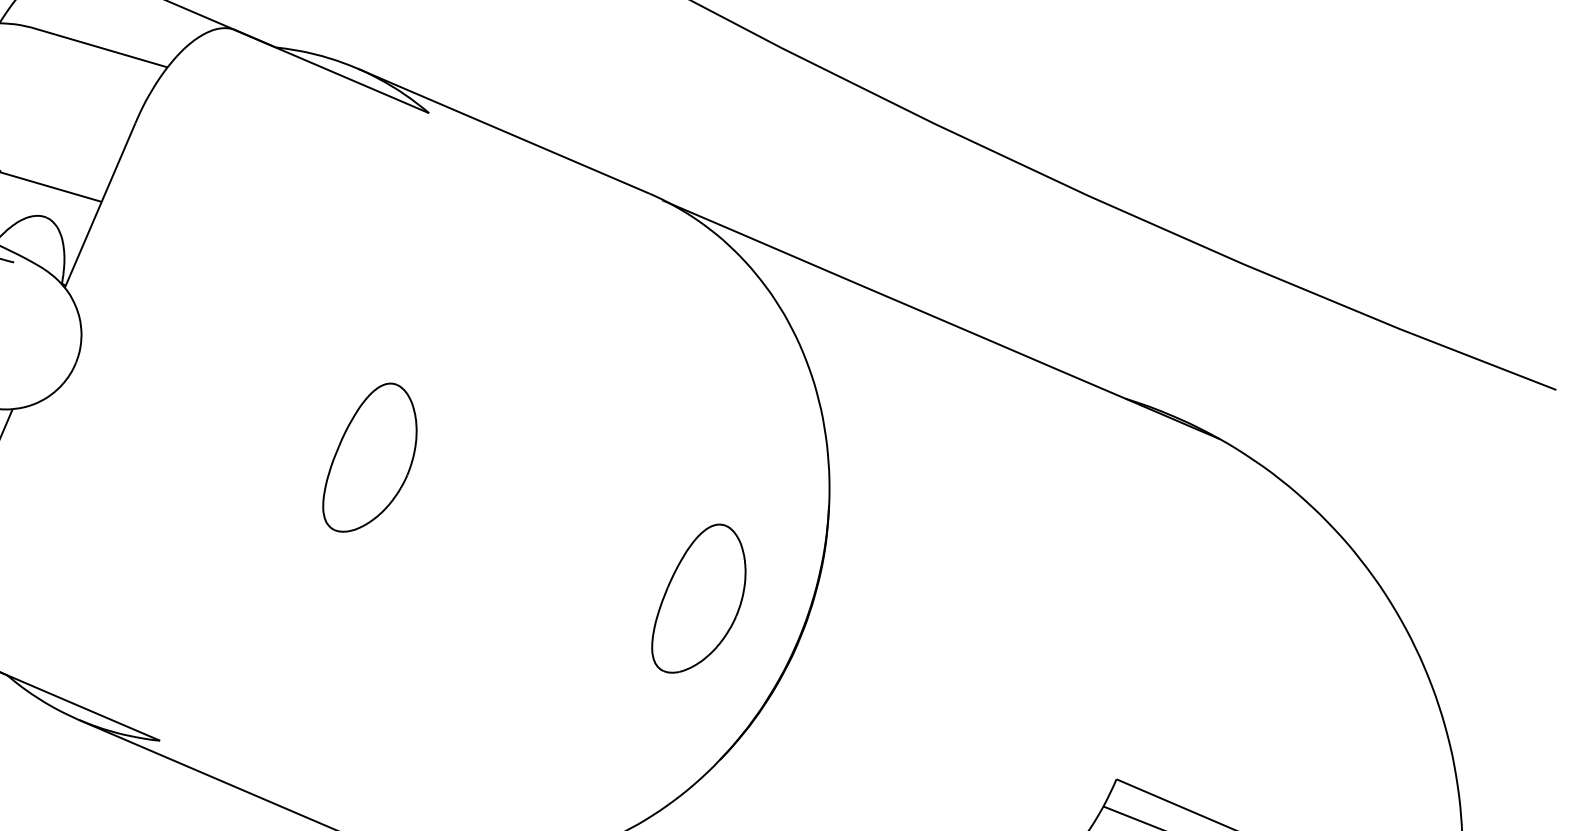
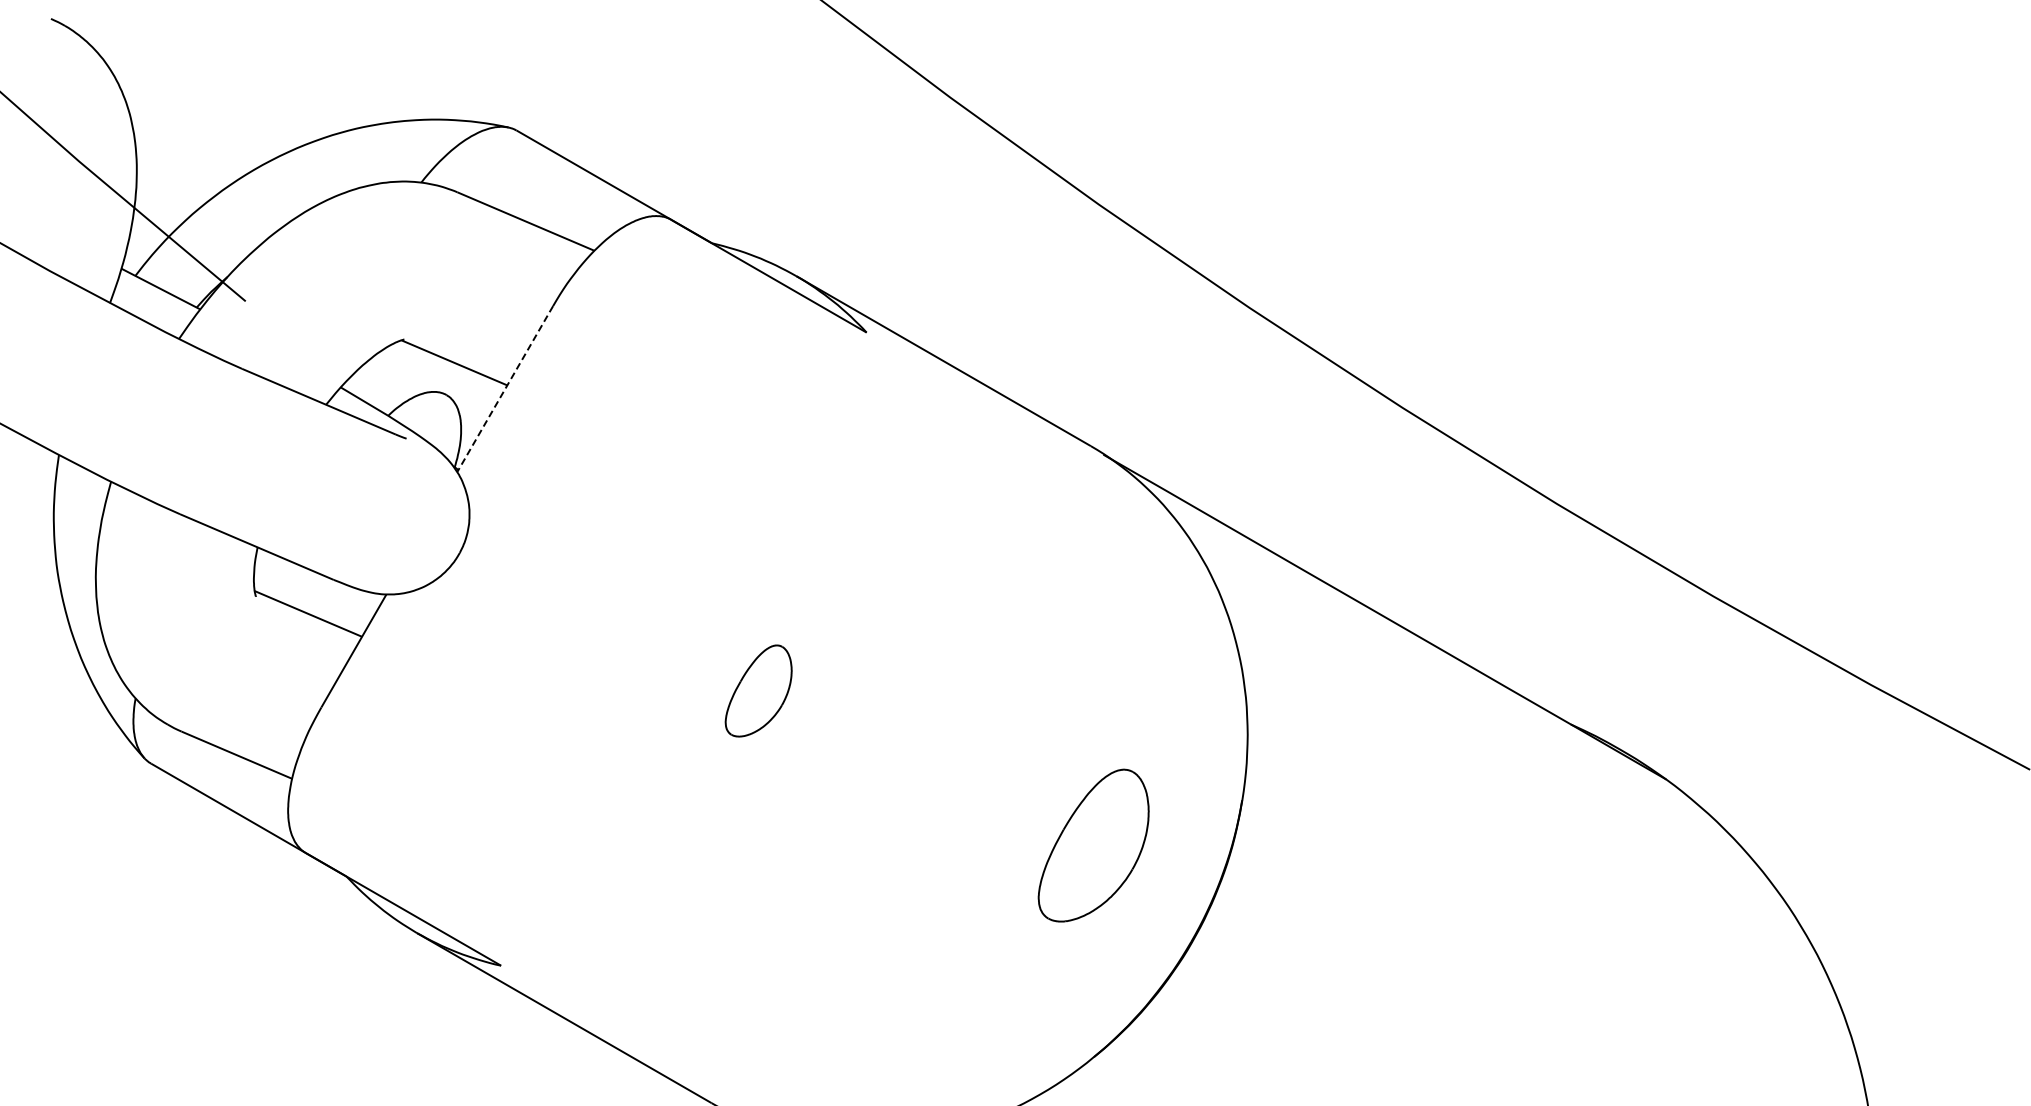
line: (100, 205) -> (505, 389), solid -> dashed
part: (368, 457) -> (758, 690), size x0.6
part: (697, 598) -> (1093, 845), moved

